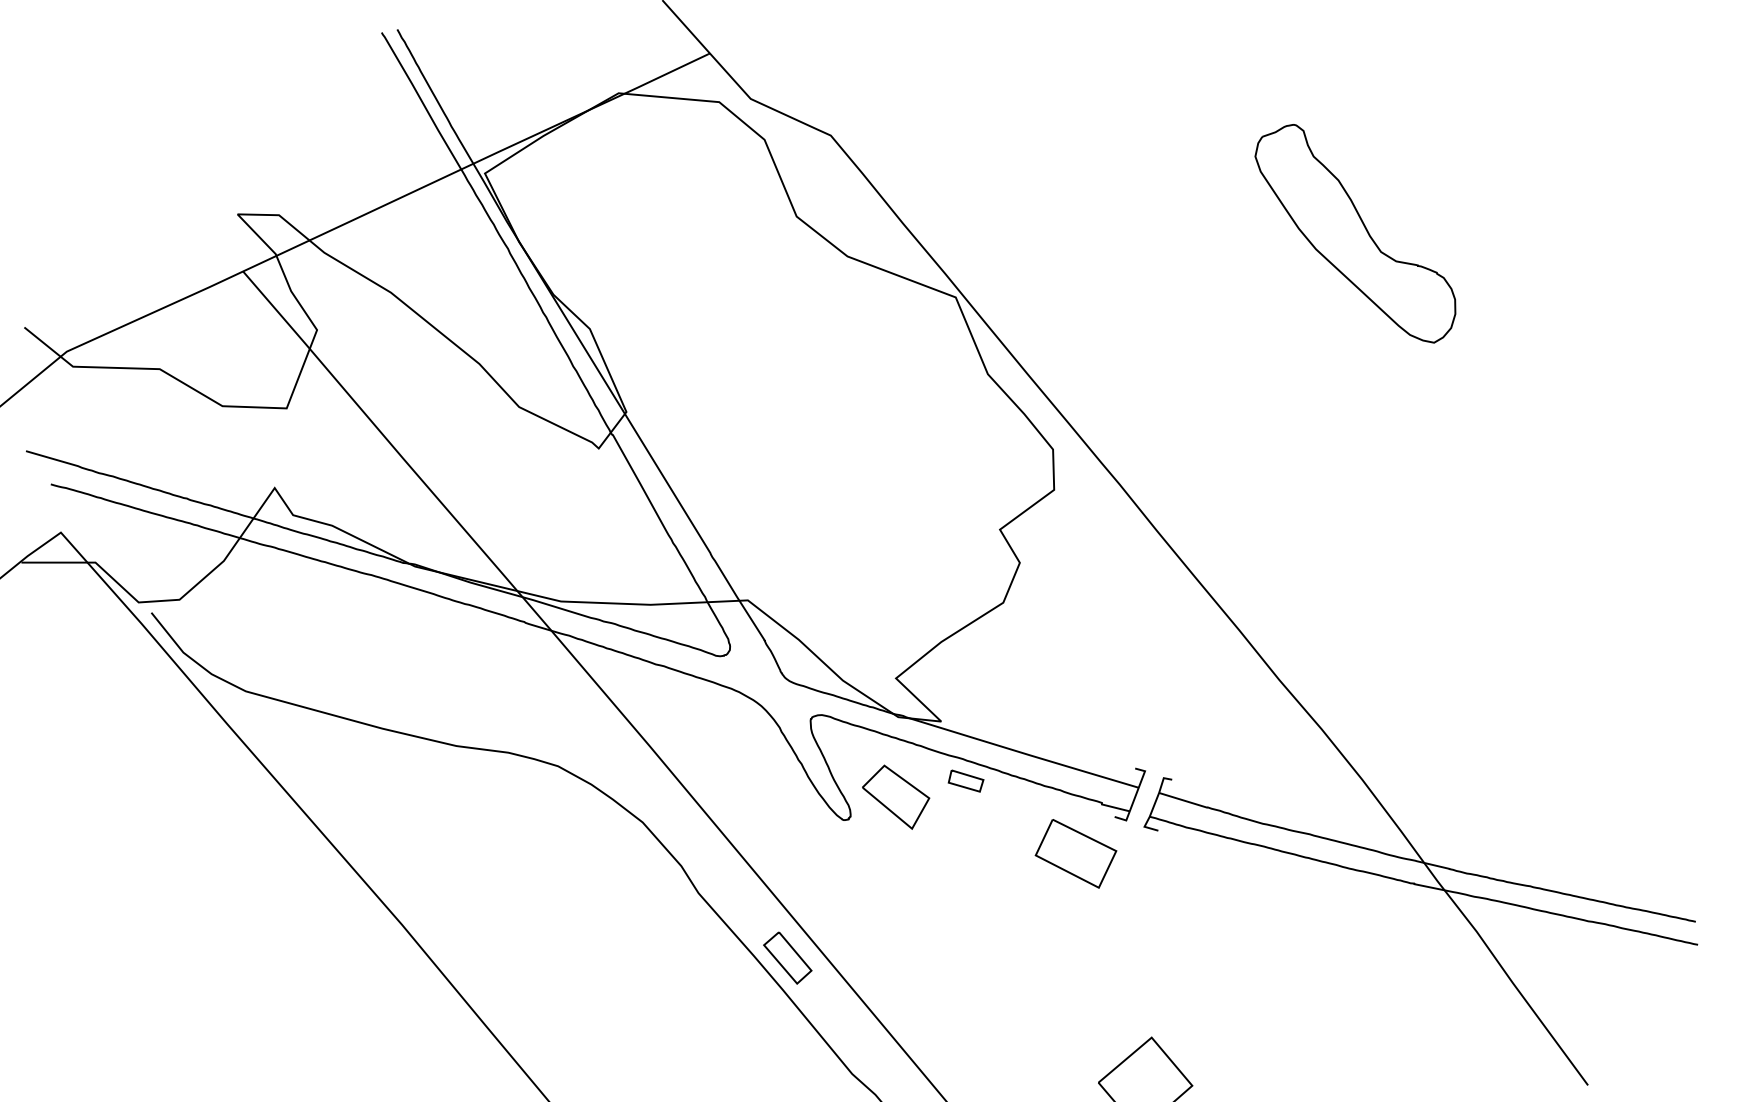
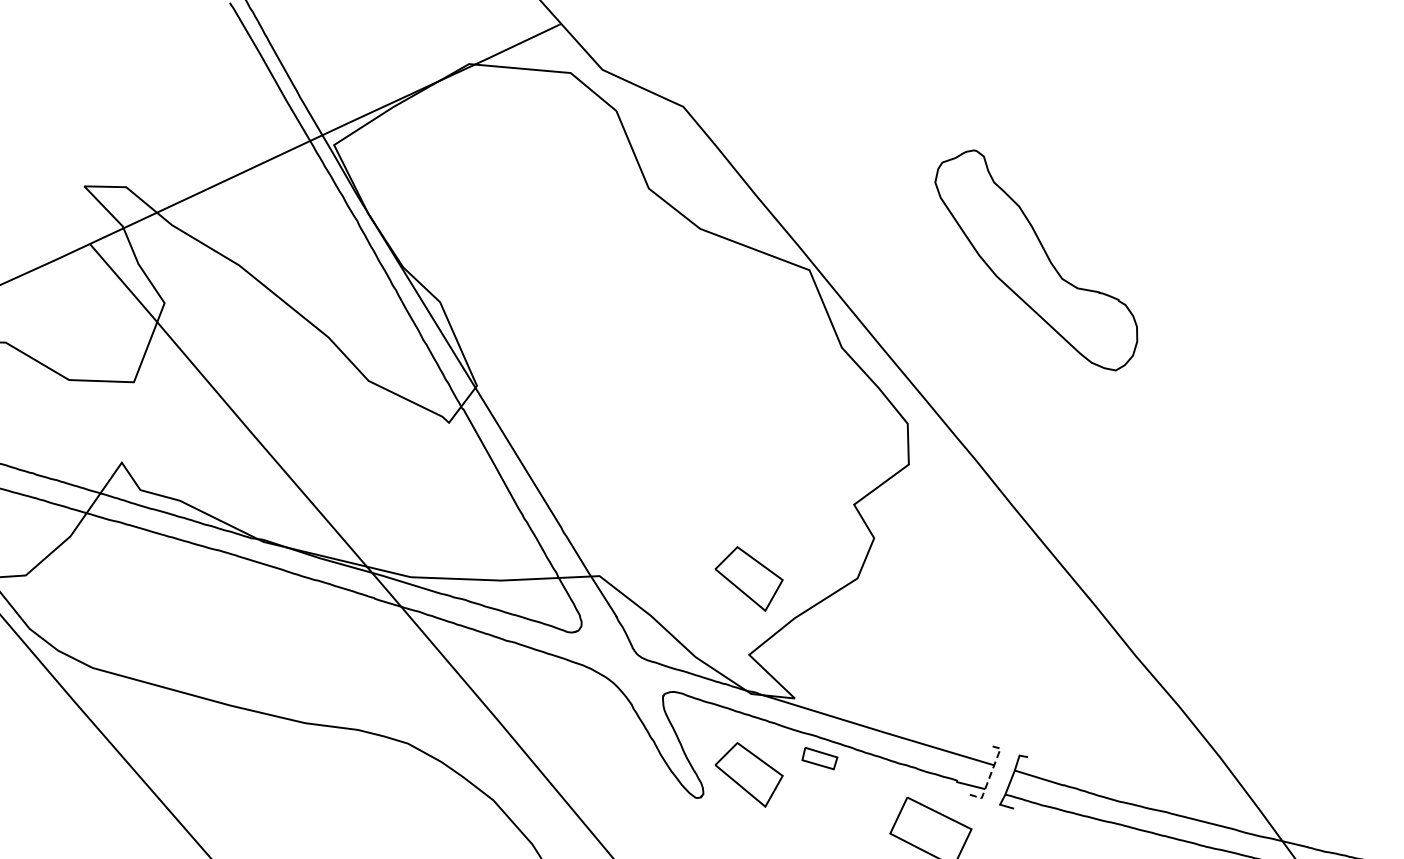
part: (1355, 233) -> (1036, 260), moved
line: (888, 613) -> (741, 589), added
line: (1135, 796) -> (990, 774), solid -> dashed

